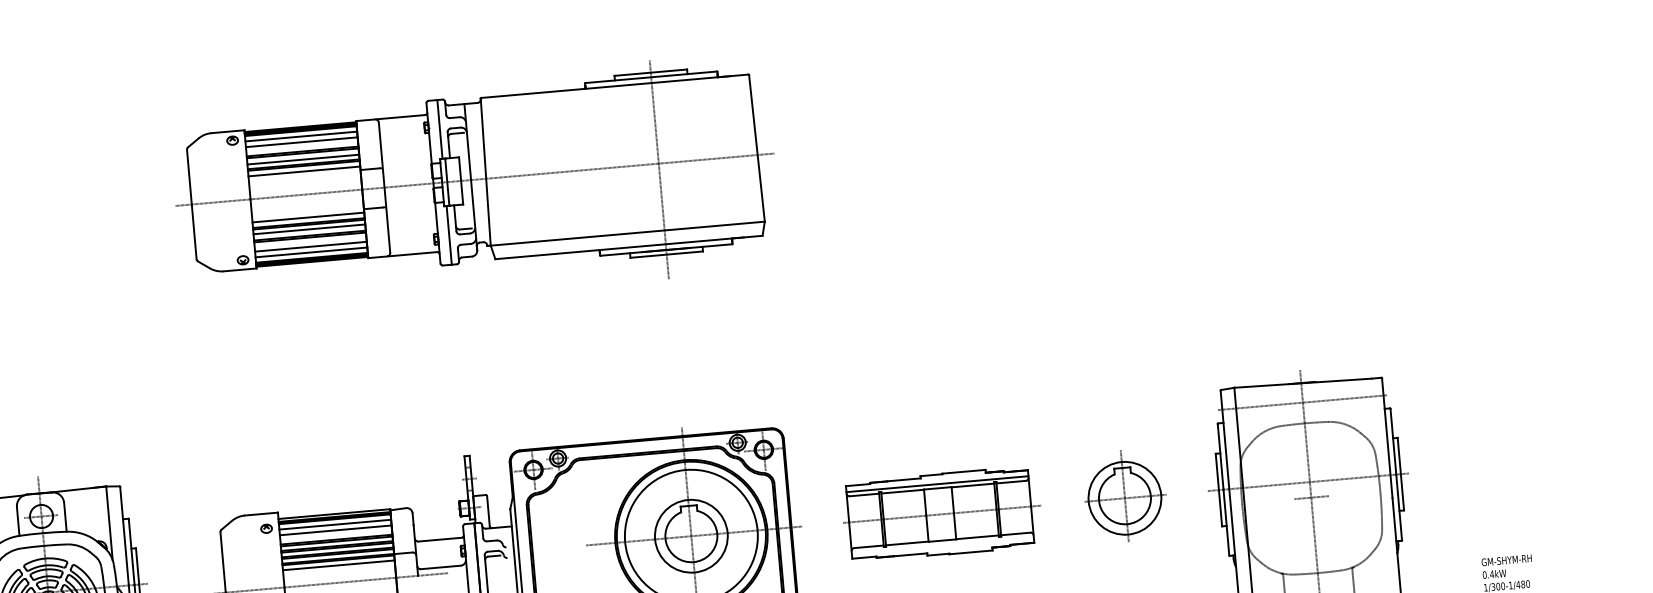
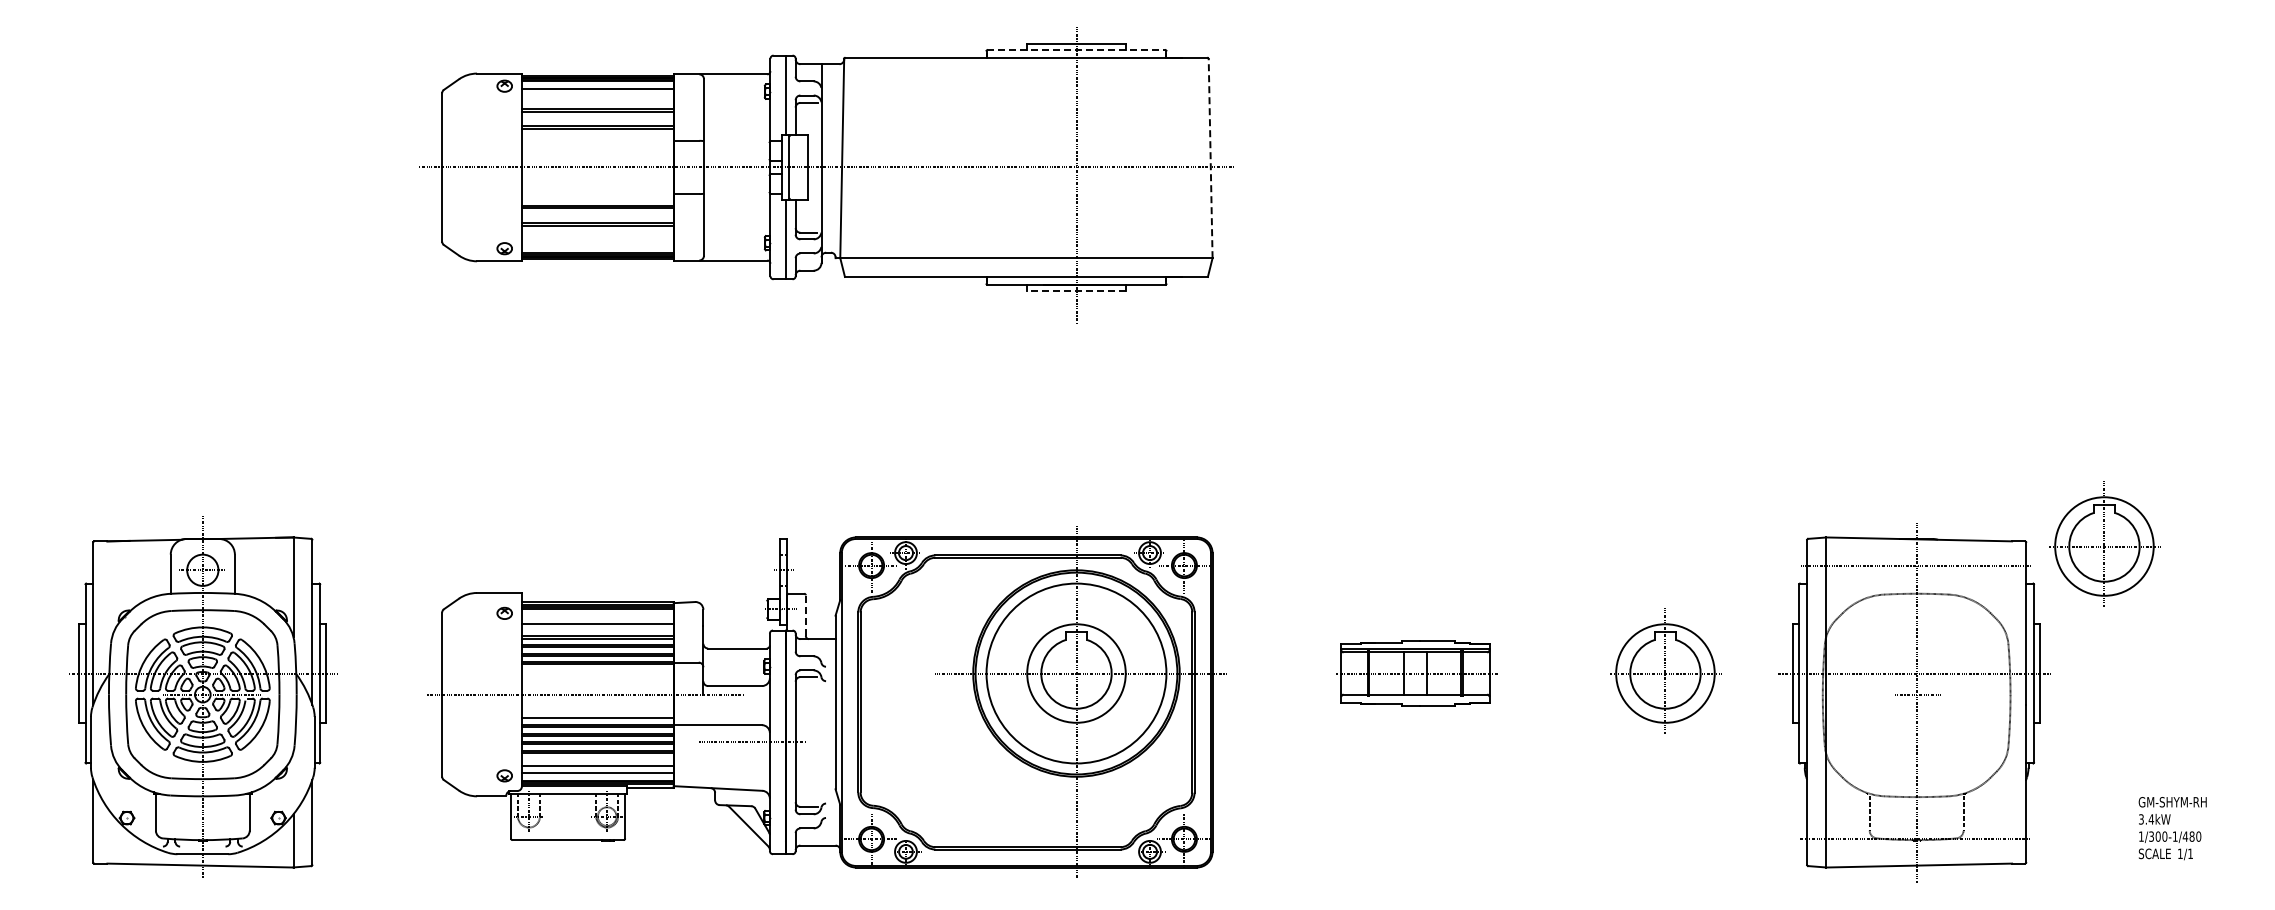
line: (651, 77) -> (1076, 50), solid -> dashed
line: (301, 142) -> (597, 96), removed
line: (756, 148) -> (1210, 158), solid -> dashed
line: (303, 159) -> (597, 120), removed
line: (304, 171) -> (597, 136), removed
line: (308, 217) -> (597, 198), removed
line: (309, 229) -> (597, 214), removed
line: (310, 246) -> (597, 238), removed
line: (311, 252) -> (597, 246), removed
line: (666, 255) -> (1075, 291), solid -> dashed
part: (1439, 374) -> (2104, 543), added
line: (488, 510) -> (805, 615), solid -> dashed
part: (941, 514) -> (1416, 673), size x0.6
line: (335, 524) -> (597, 615), removed
line: (338, 565) -> (597, 671), removed
text: (1484, 575) -> (2140, 819), 0.4kW -> 3.4kW

